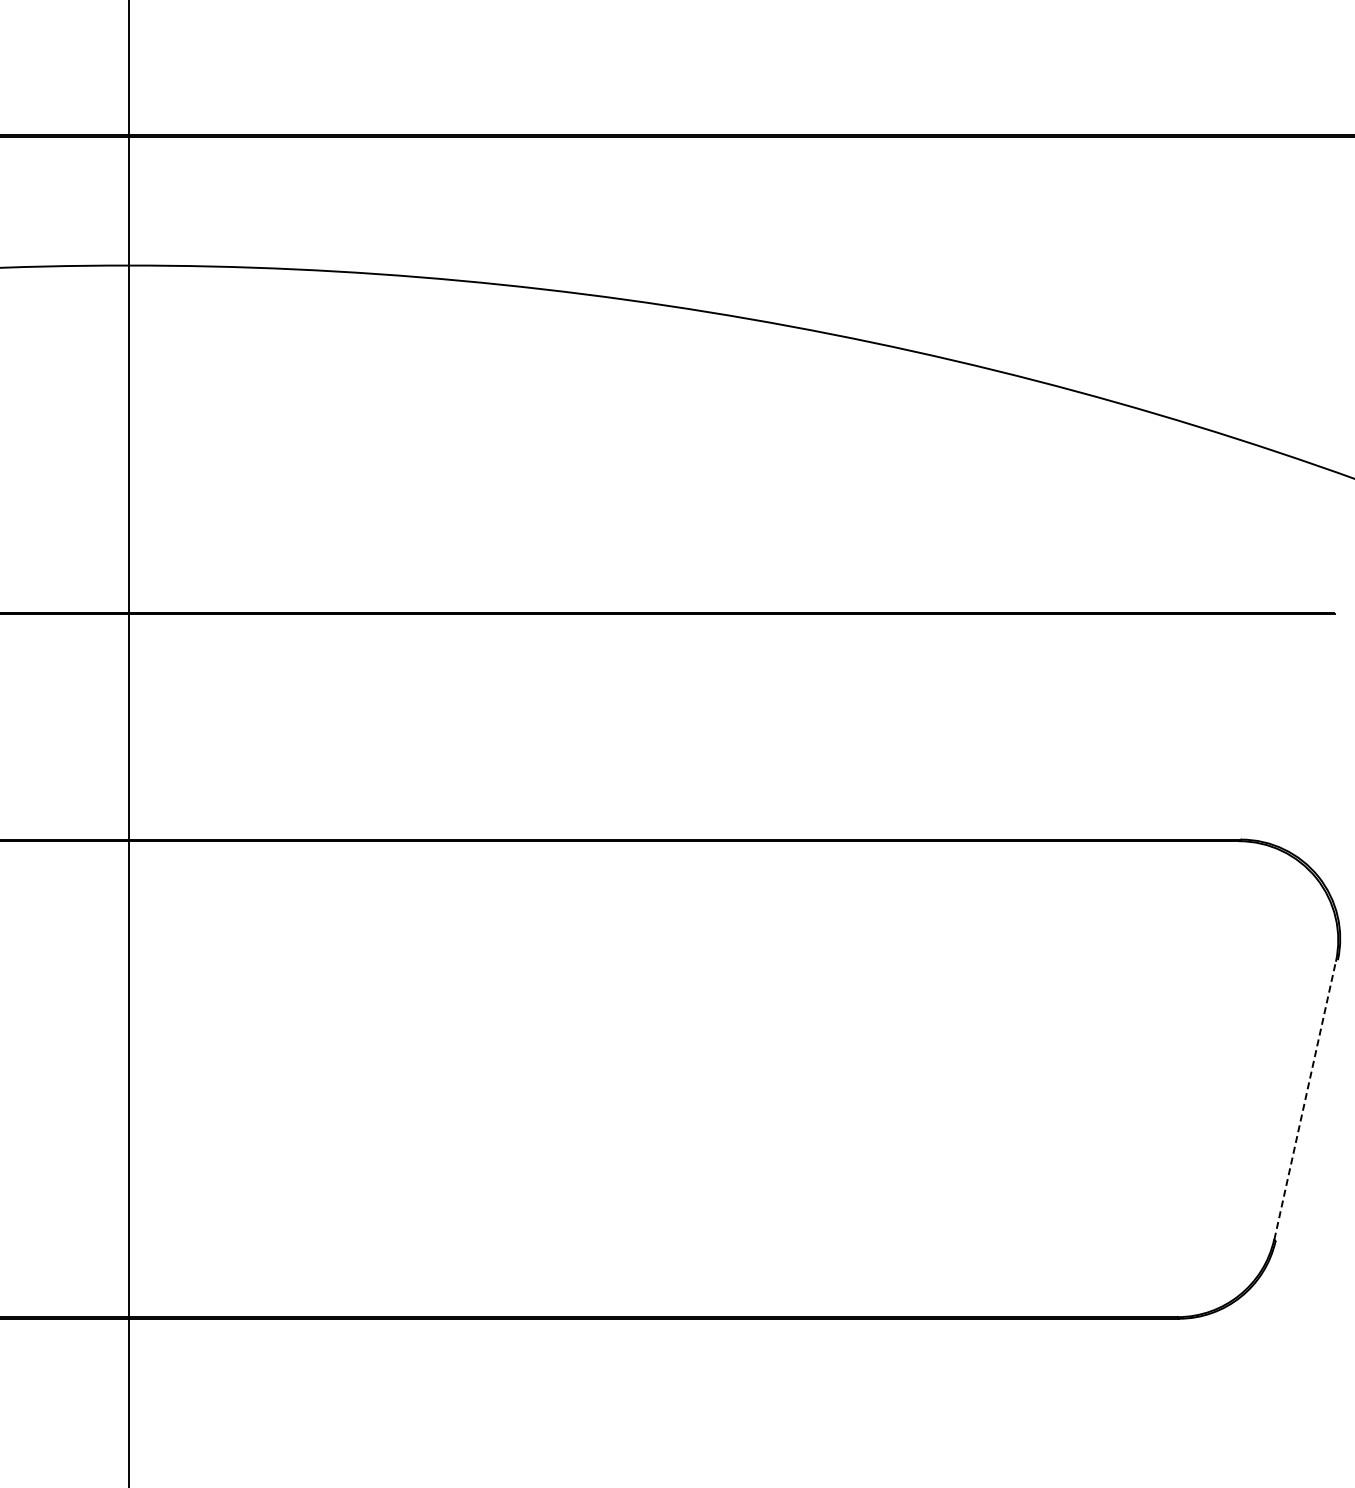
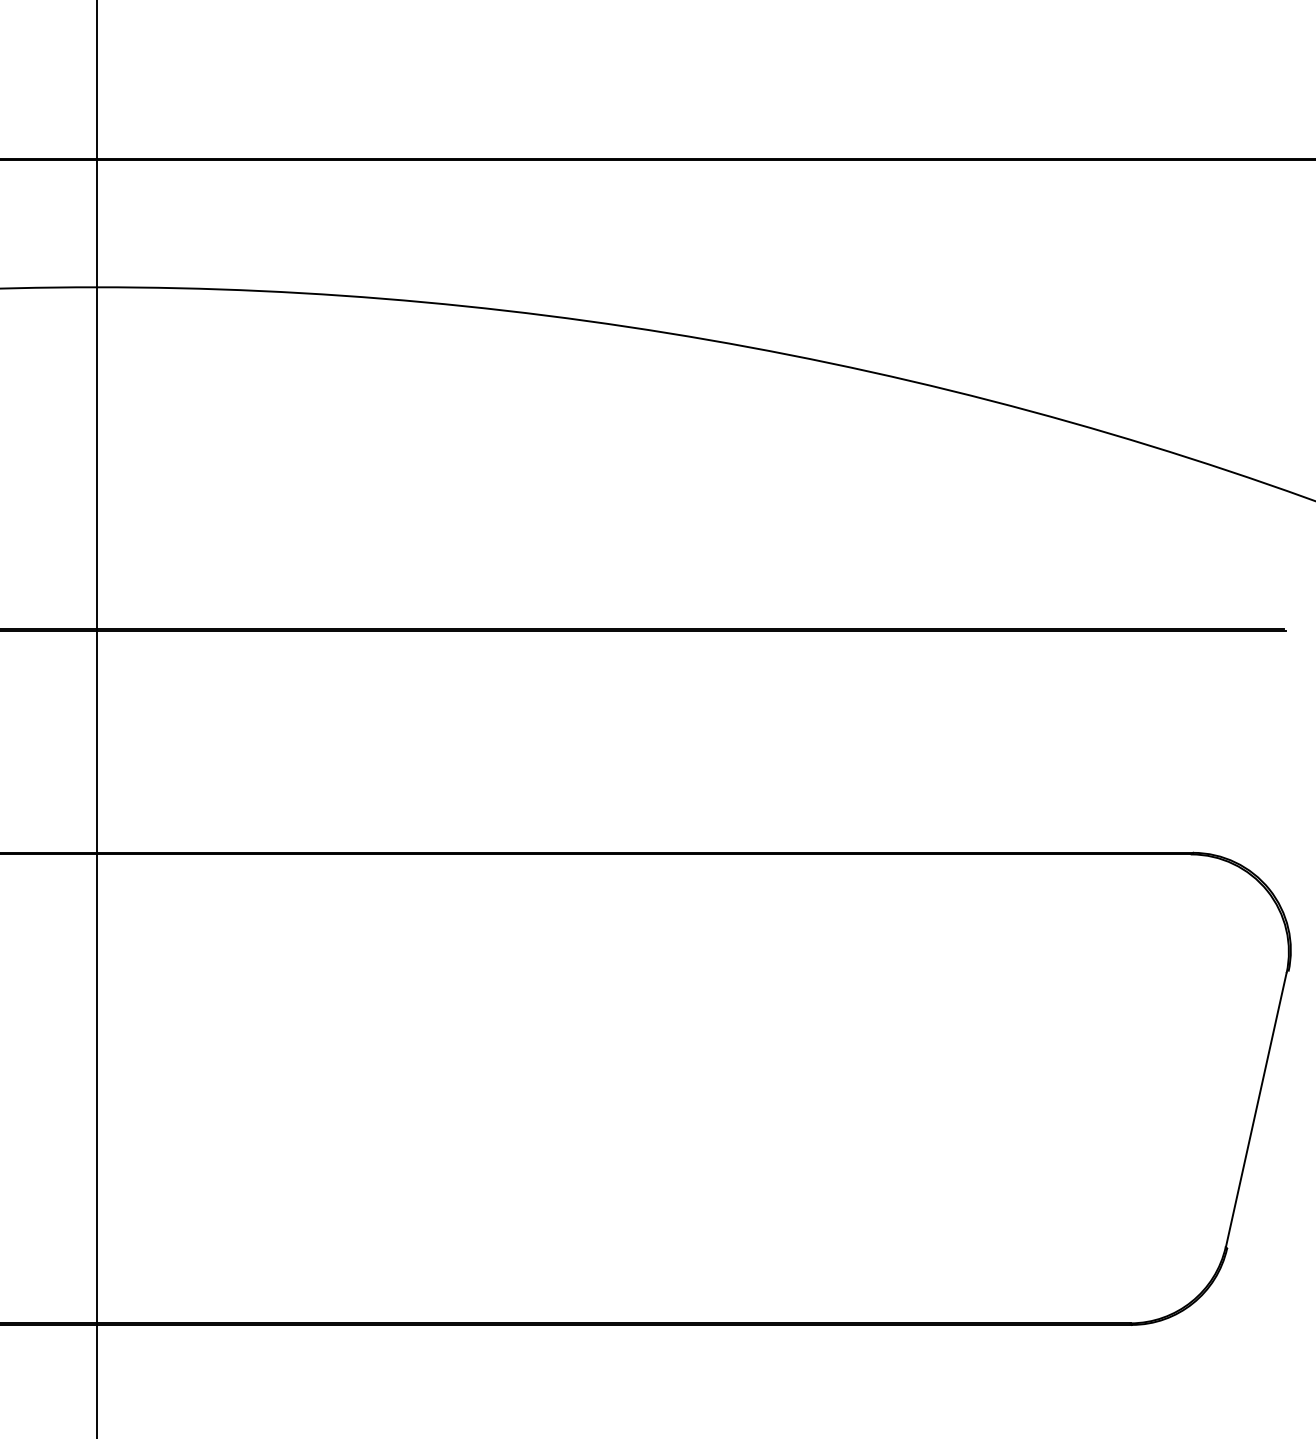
line: (1305, 1100) -> (1256, 1109), dashed -> solid

